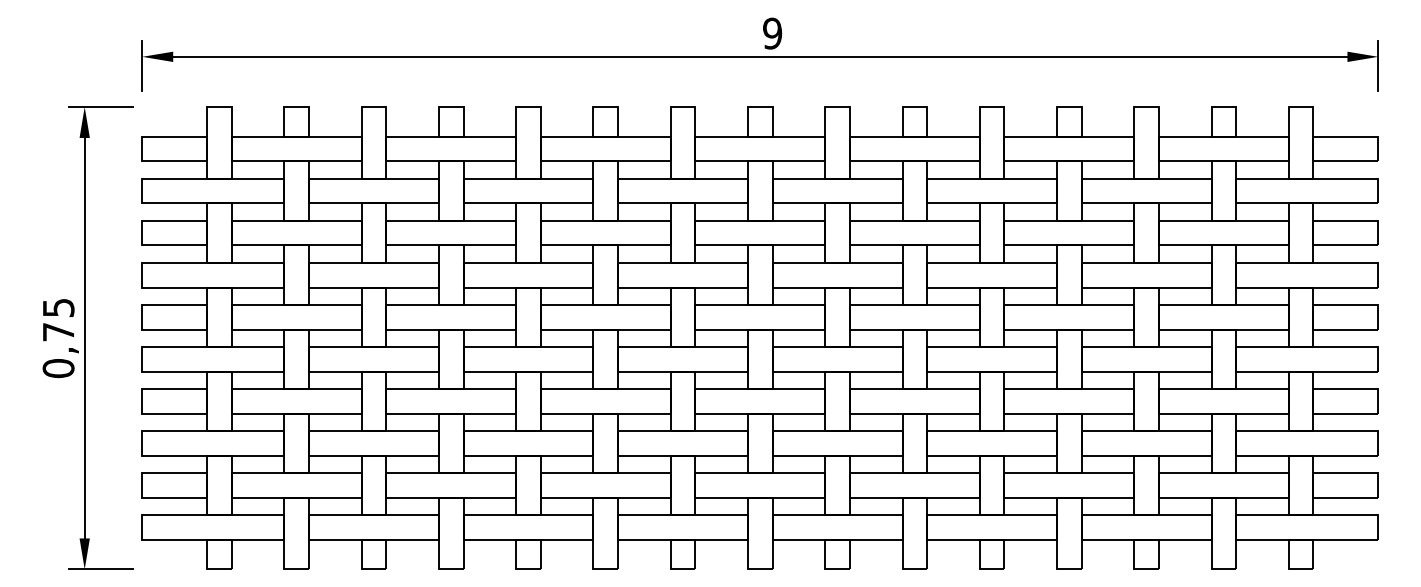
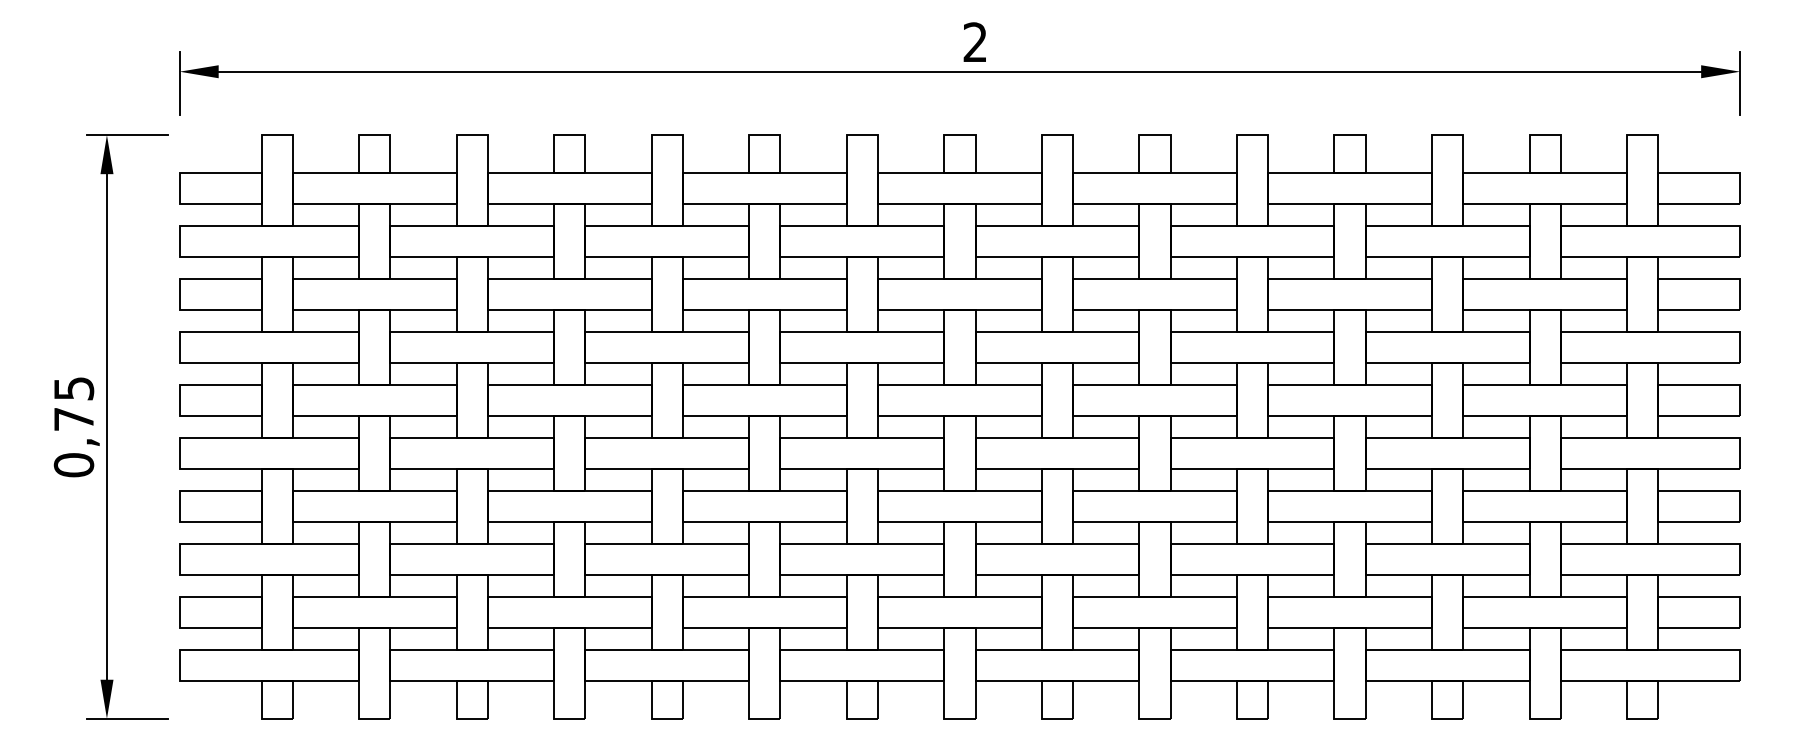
text: (772, 33) -> (975, 42), 9 -> 2

